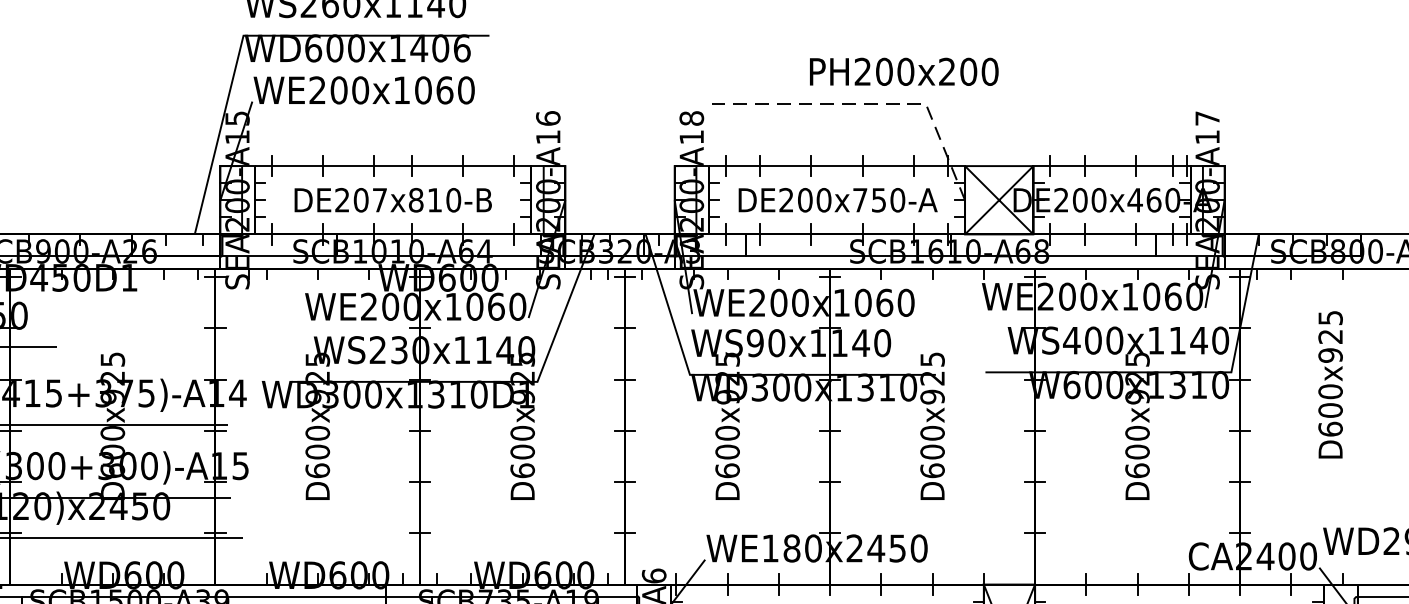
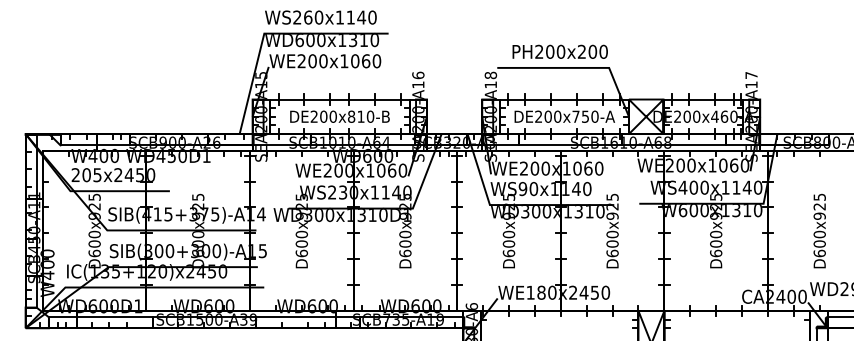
text: (439, 49) -> (363, 40), WD600x1406 -> WD600x1310
text: (902, 71) -> (559, 51), moved
line: (869, 102) -> (580, 67), dashed -> solid
text: (378, 199) -> (332, 116), DE207x810-B -> DE200x810-B
text: (1330, 383) -> (819, 230), moved

